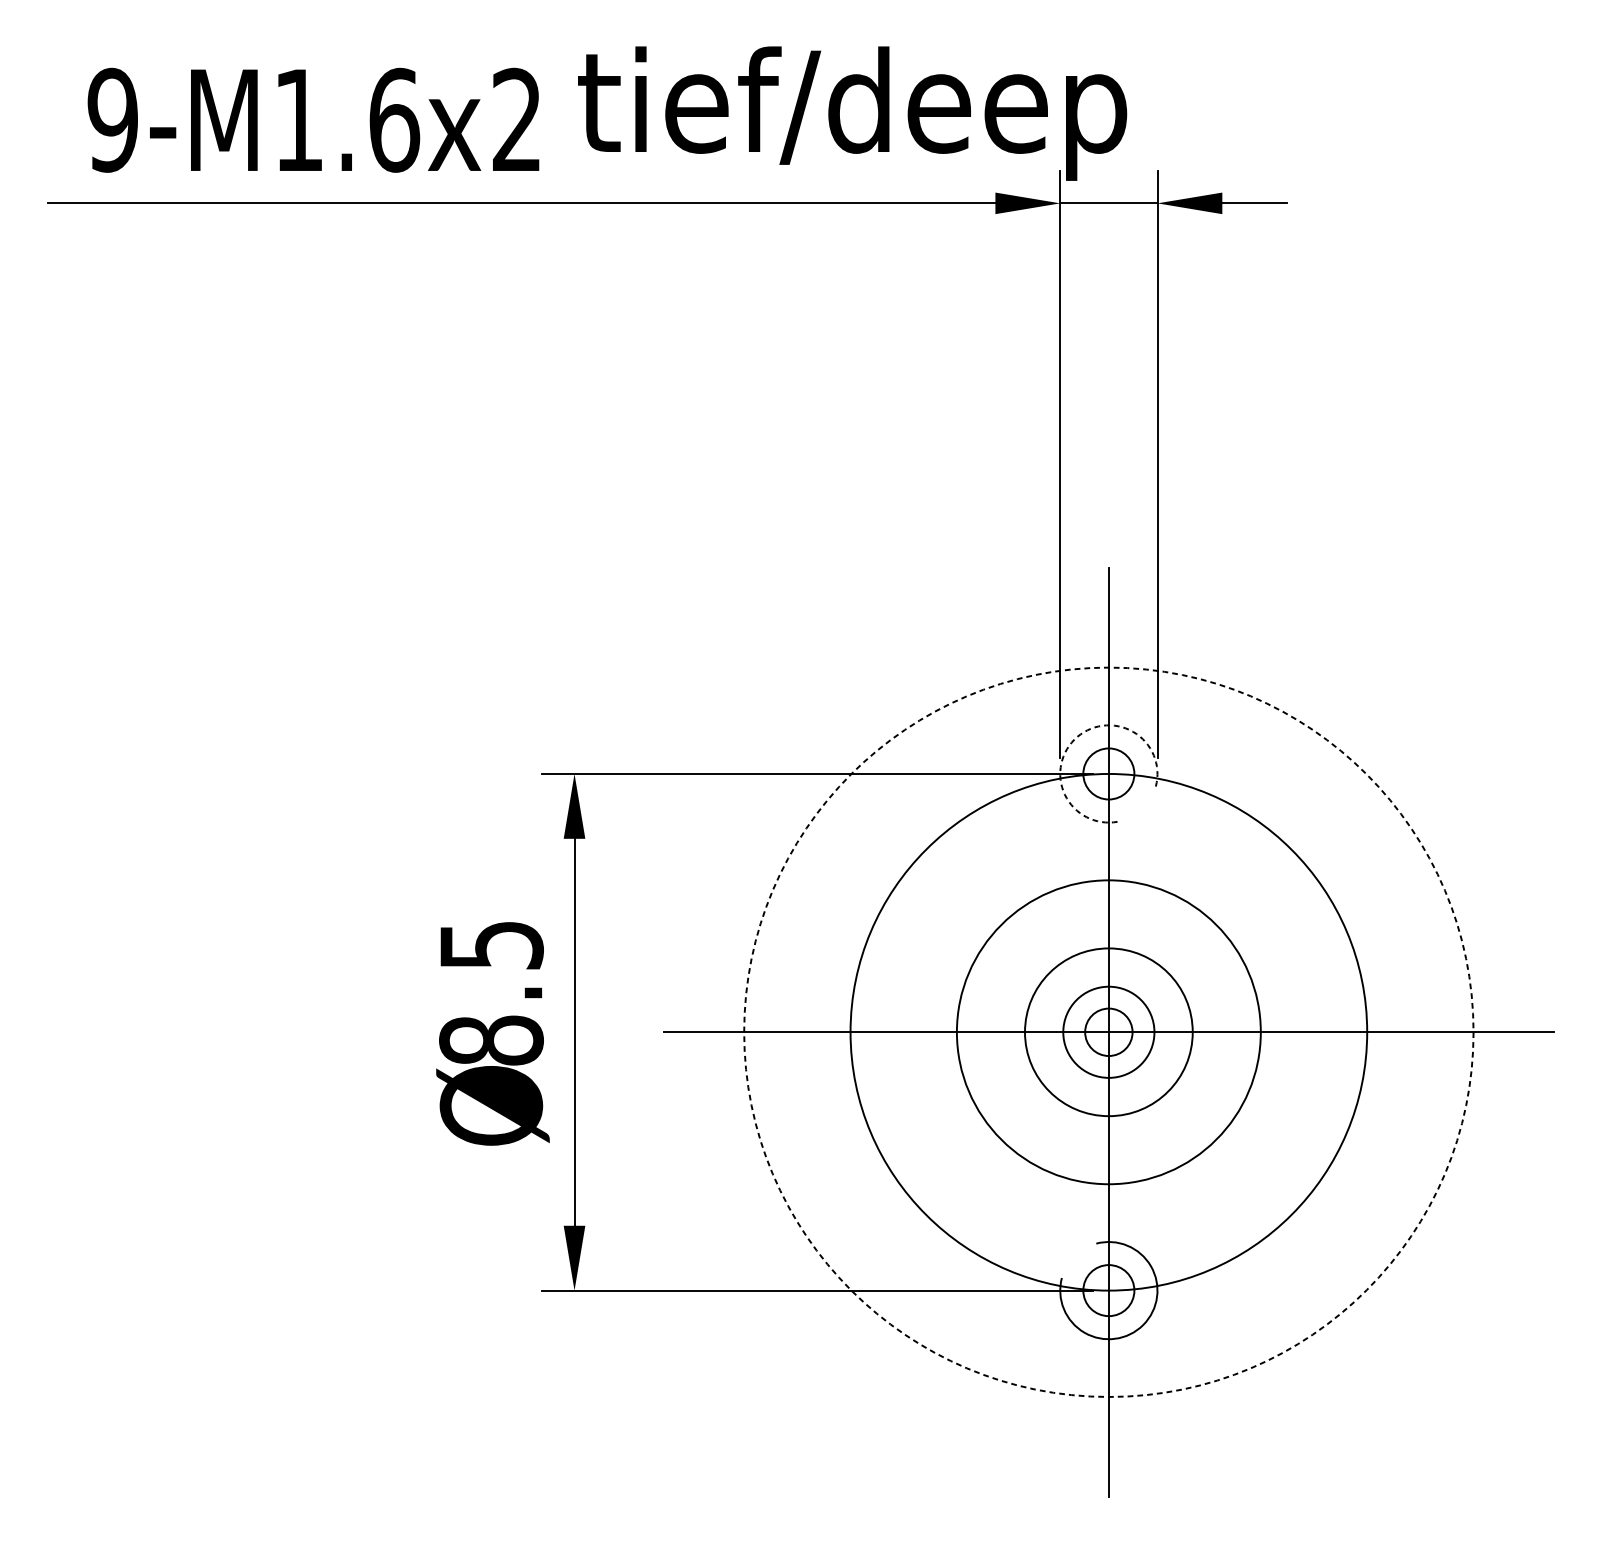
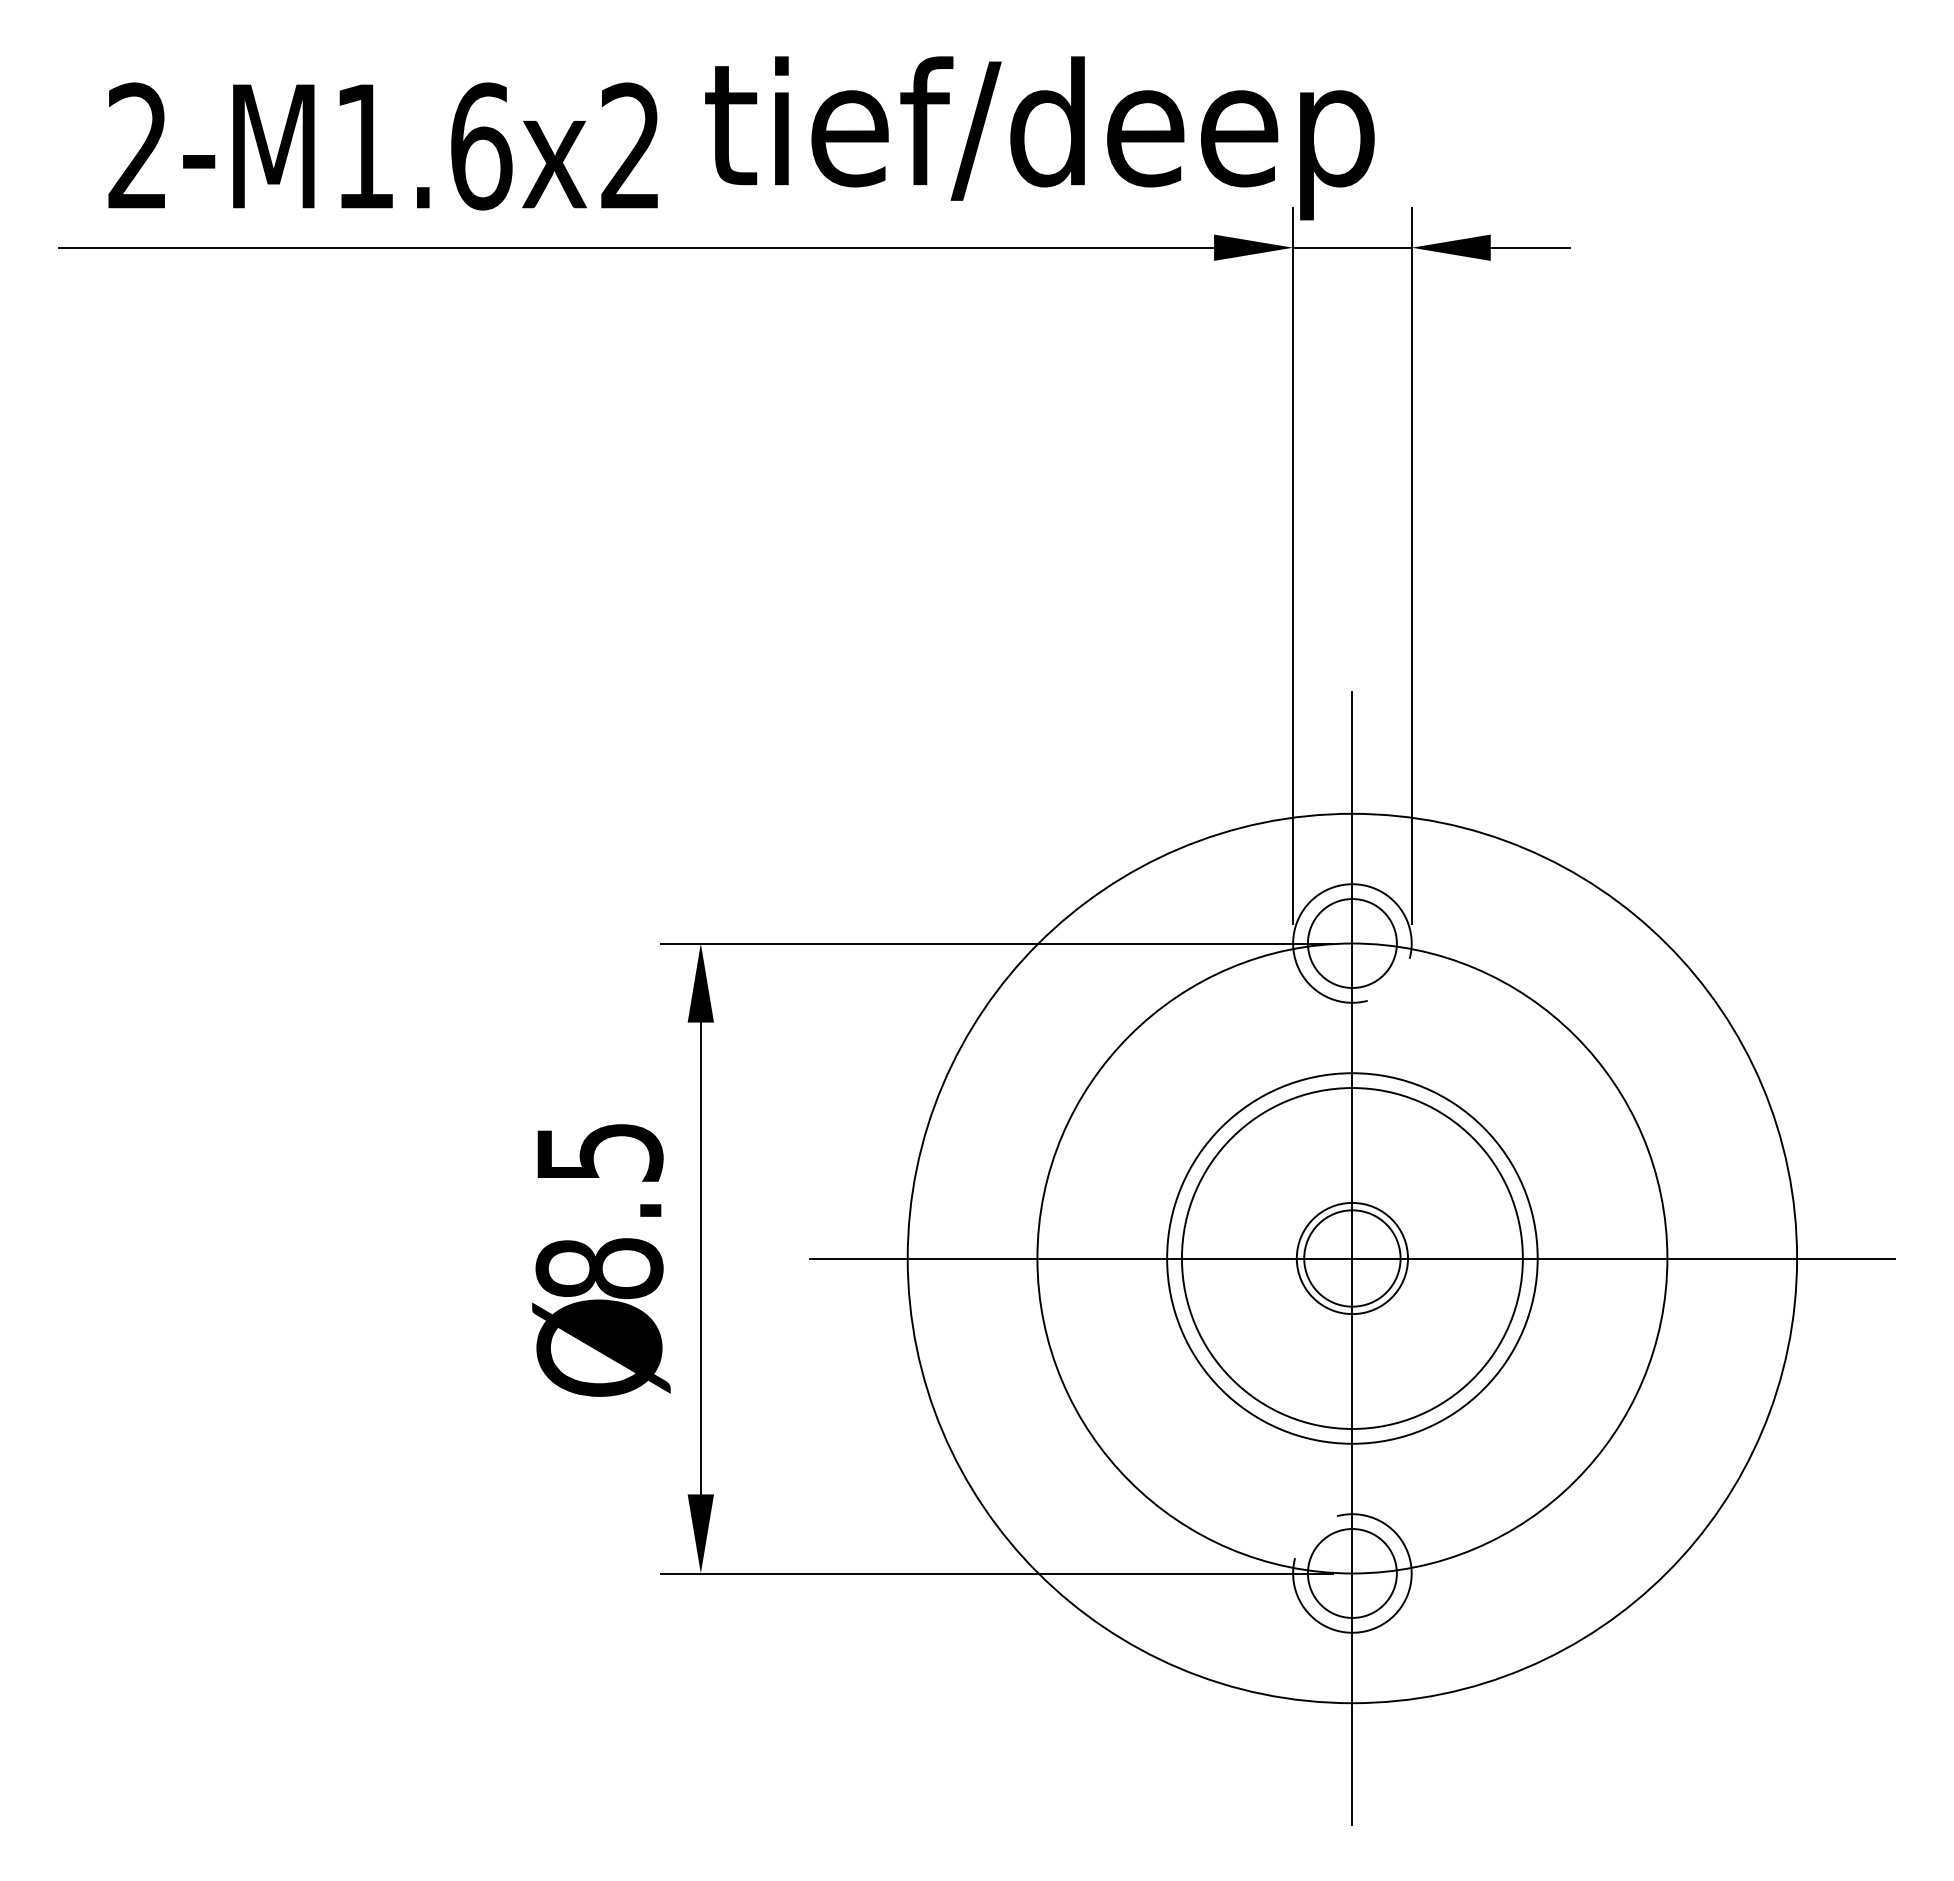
text: (112, 120) -> (137, 146), 9-M1.6 -> 2-M1.6
arc: (1074, 739) -> (1310, 901), dashed -> solid
circle: (1108, 773) -> (1351, 943), size x1.43
circle: (1108, 1032) -> (1351, 1258), size x1.67
circle: (1108, 1032) -> (1352, 1258), dashed -> solid
circle: (1108, 1032) -> (1352, 1258), size x1.67
circle: (1108, 1290) -> (1351, 1573), size x1.43

